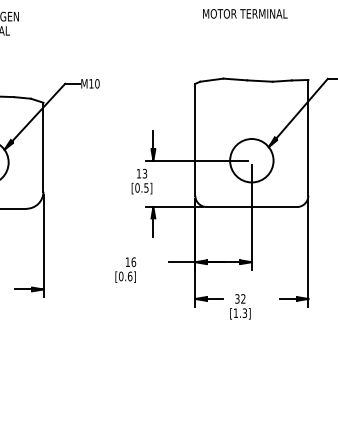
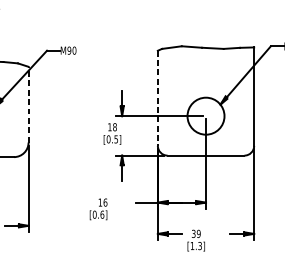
text: (91, 83) -> (69, 50), M10 -> M90
line: (195, 139) -> (158, 98), solid -> dashed
line: (43, 146) -> (28, 104), solid -> dashed
text: (144, 173) -> (114, 127), 13 -> 18
text: (243, 298) -> (198, 233), 32 -> 39

